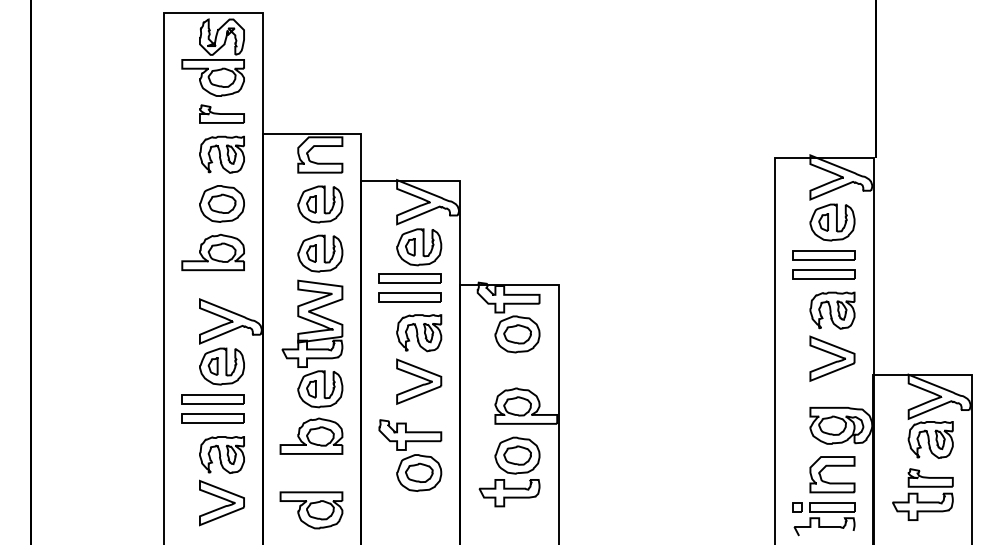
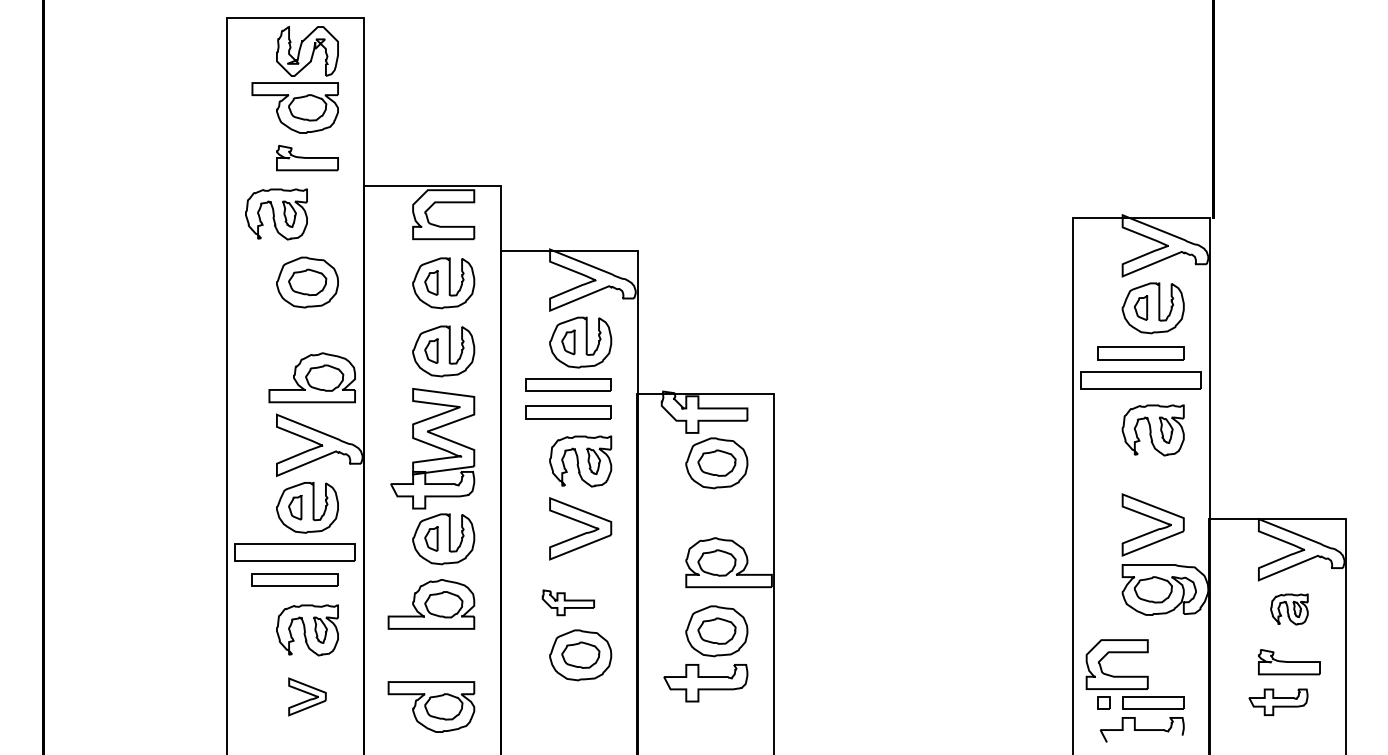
part: (222, 154) -> (276, 214), moved
part: (212, 252) -> (311, 377), moved
part: (823, 274) -> (1140, 380), size x1.4
part: (831, 358) -> (1152, 524), moved
part: (212, 398) -> (294, 552), size x1.4
part: (410, 434) -> (568, 602), size x0.6
part: (930, 439) -> (1289, 609), size x0.6
part: (831, 466) -> (1116, 653), moved
part: (222, 502) -> (307, 696), size x0.6
part: (922, 507) -> (1278, 702), size x0.7

